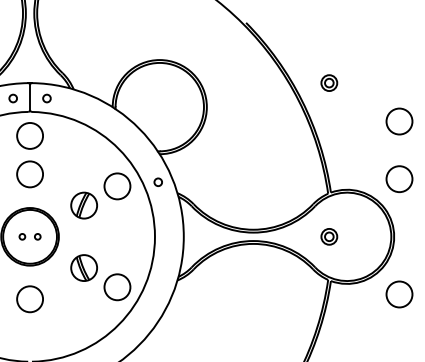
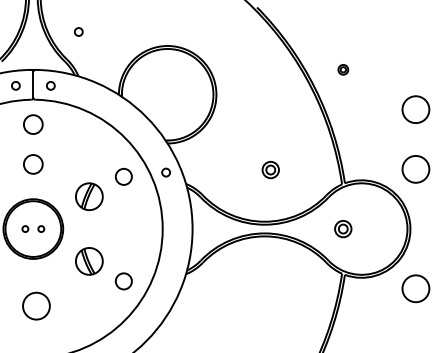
circle: (73, 46) -> (78, 31), added
part: (329, 82) -> (343, 69), size x0.6
circle: (29, 135) -> (32, 124), size x0.7
circle: (29, 174) -> (32, 164), size x0.7
part: (259, 179) -> (270, 169), added
circle: (117, 186) -> (123, 176), size x0.6
circle: (117, 287) -> (123, 281), size x0.6
circle: (29, 299) -> (35, 306), moved

